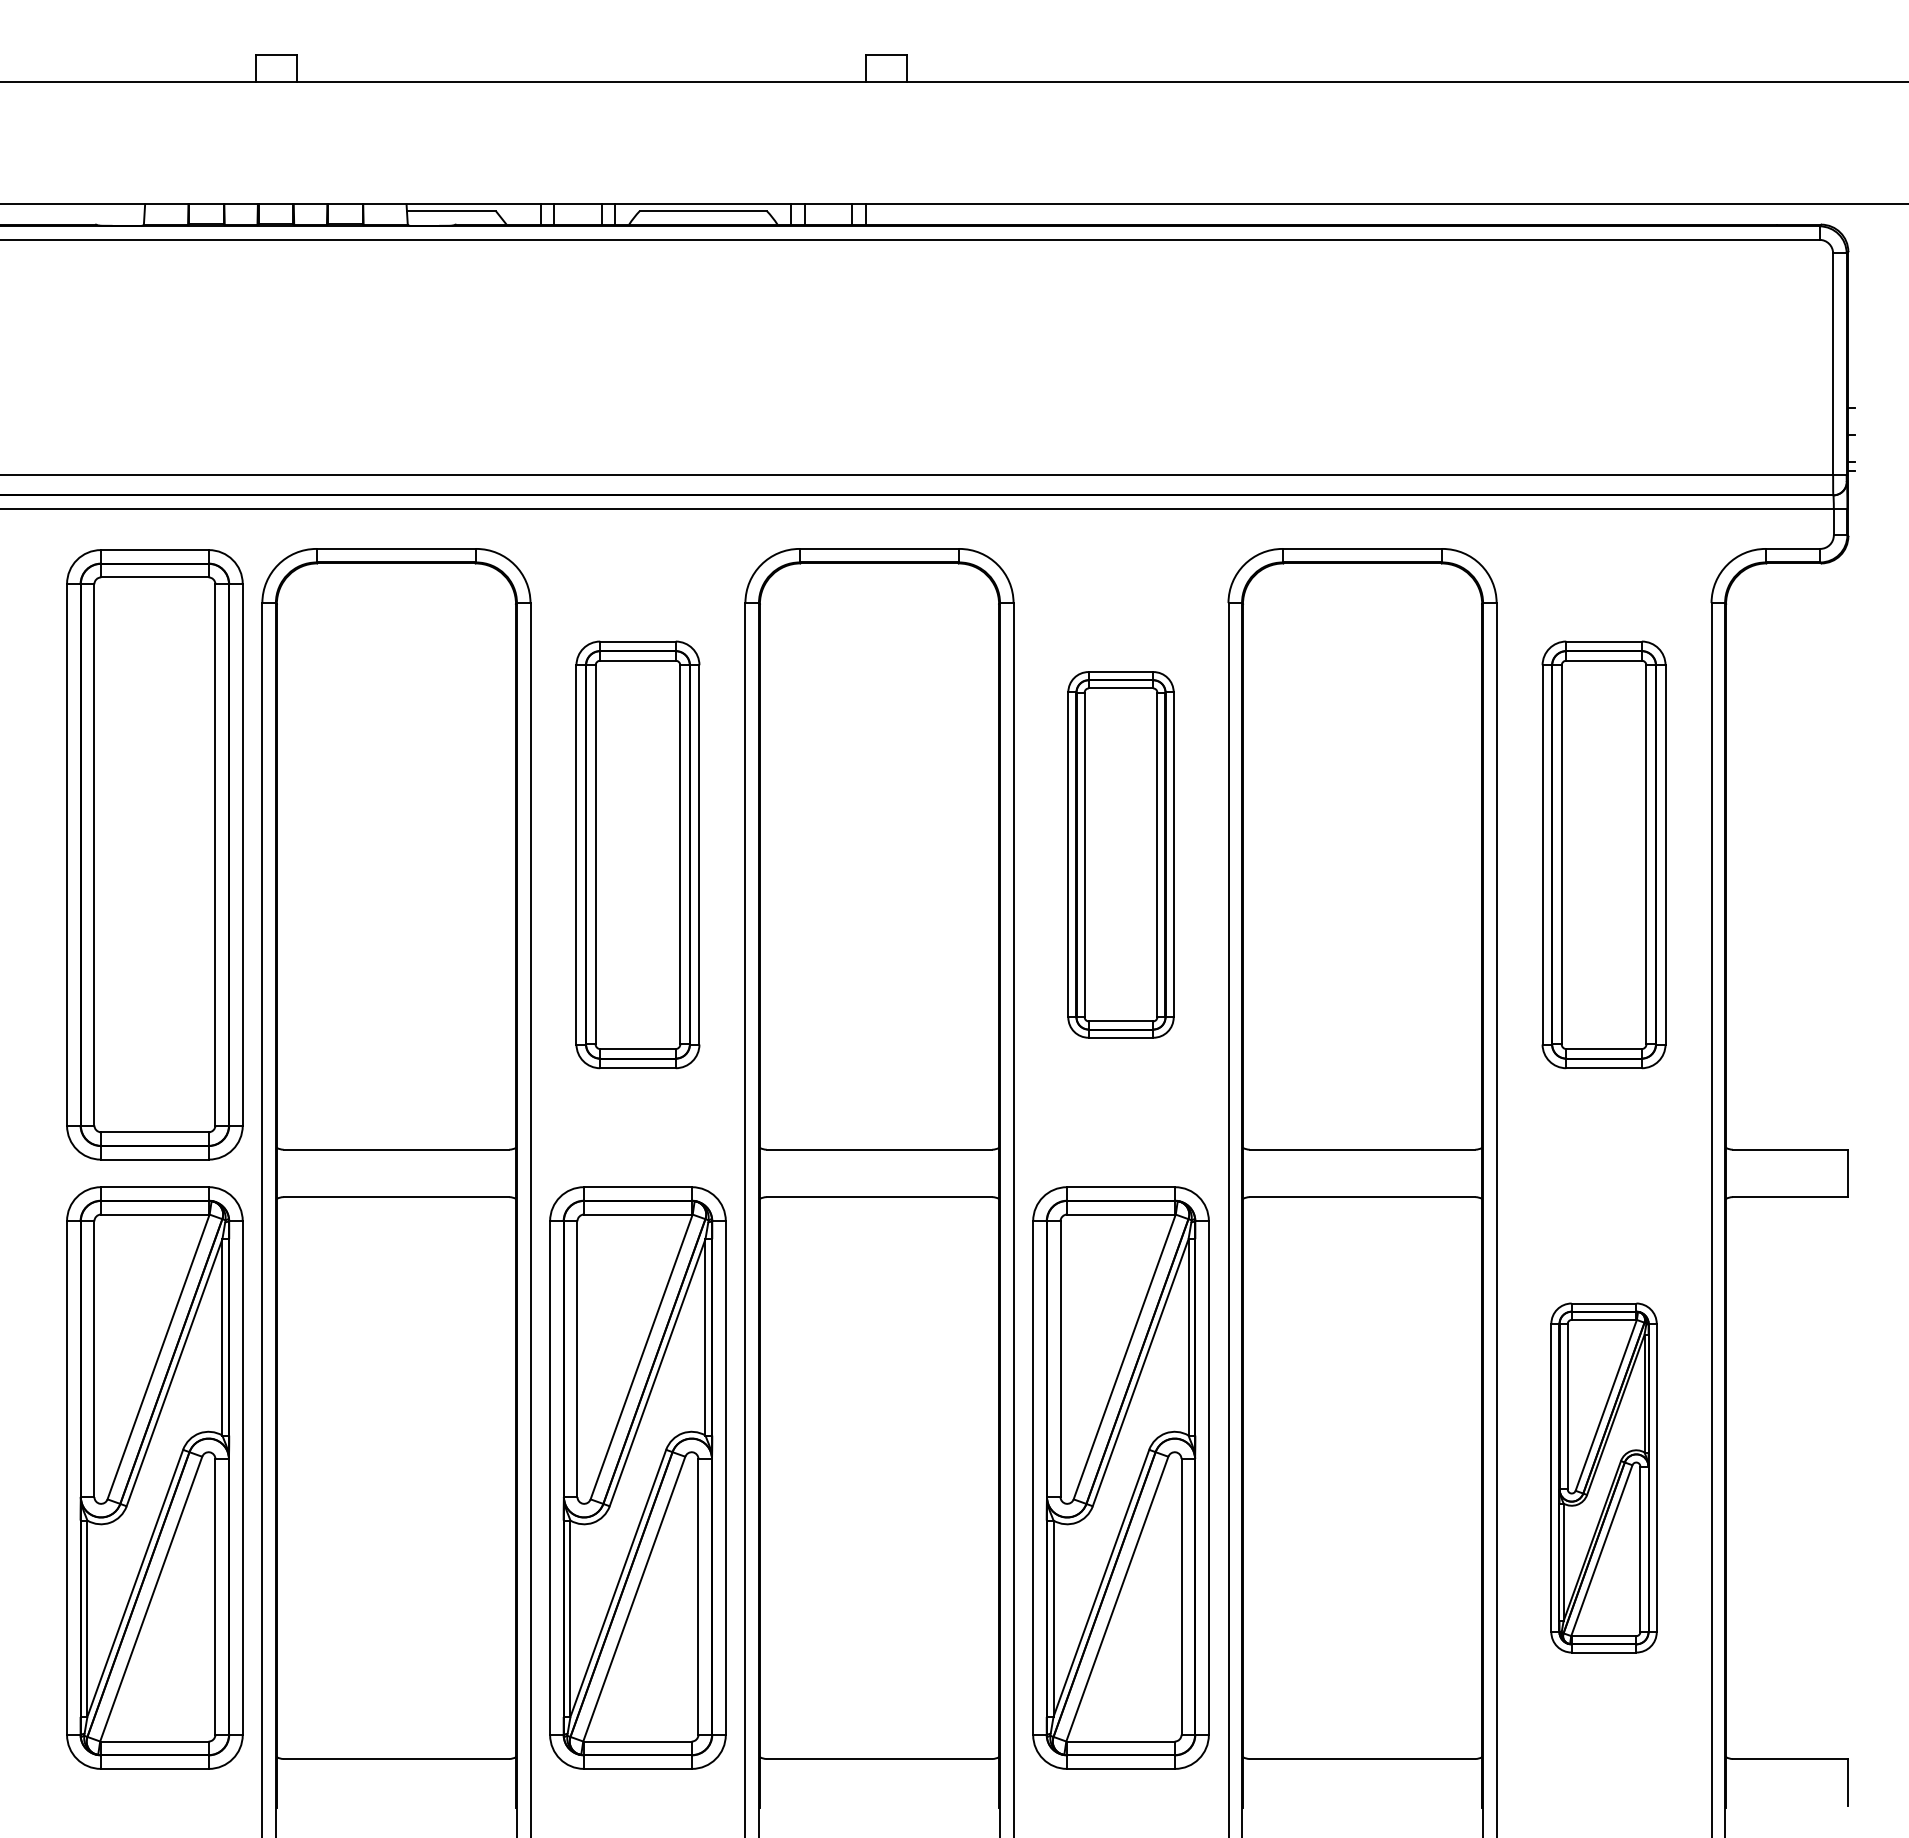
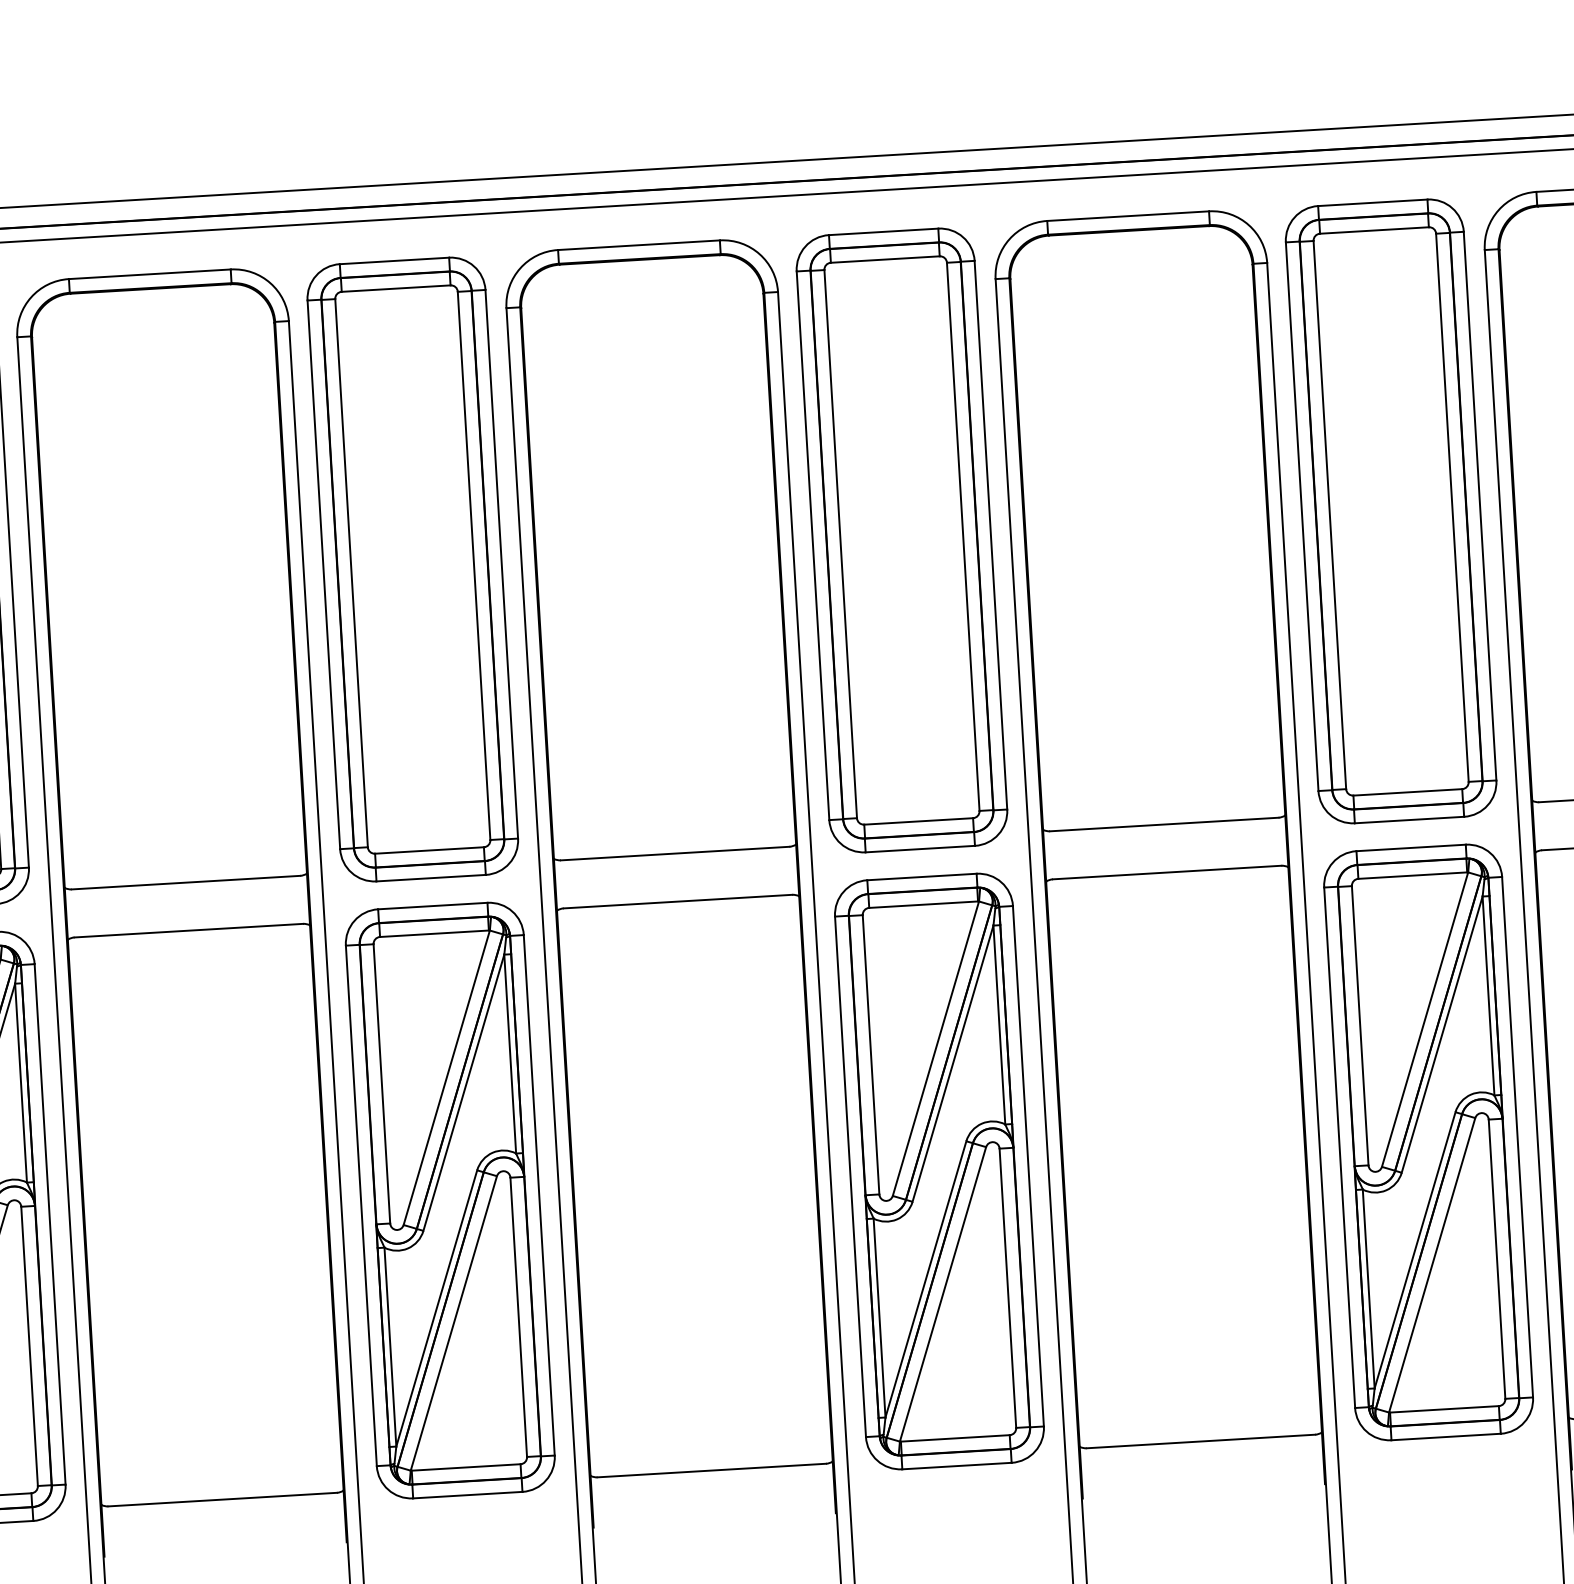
part: (637, 854) -> (412, 569), size x1.43
part: (1120, 854) -> (901, 540), size x1.67
part: (1603, 854) -> (1390, 511), size x1.43
part: (1603, 1477) -> (1427, 1141), size x1.67

